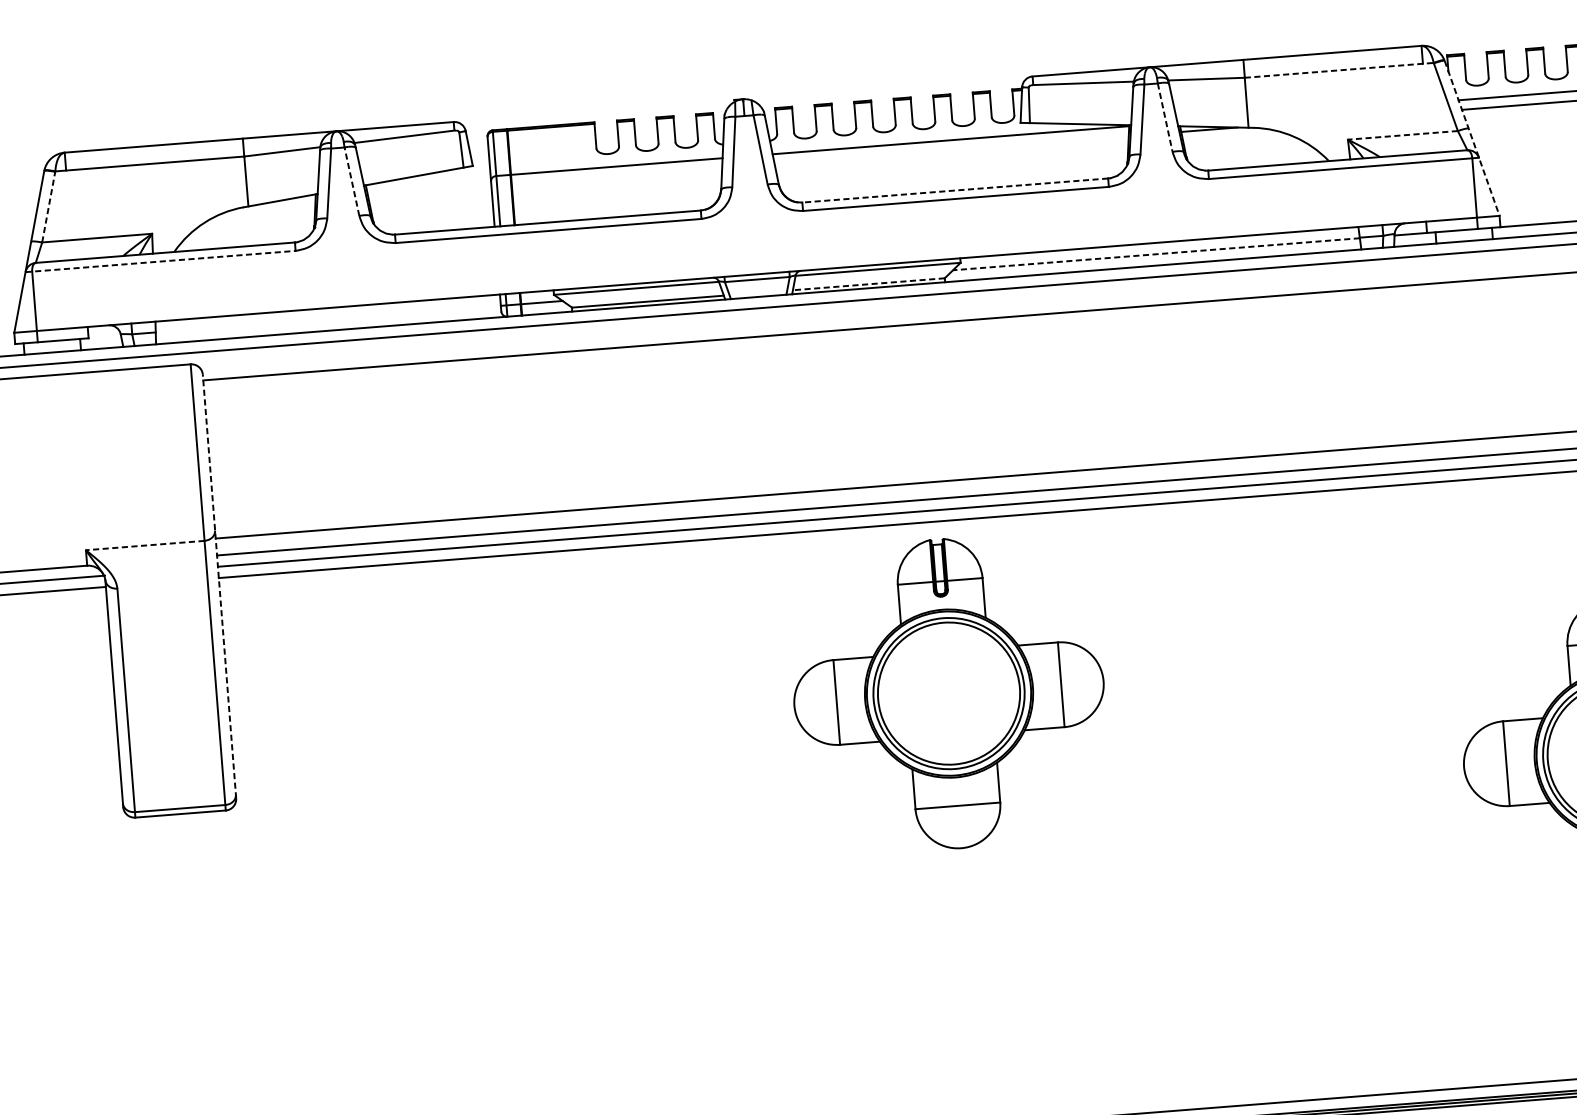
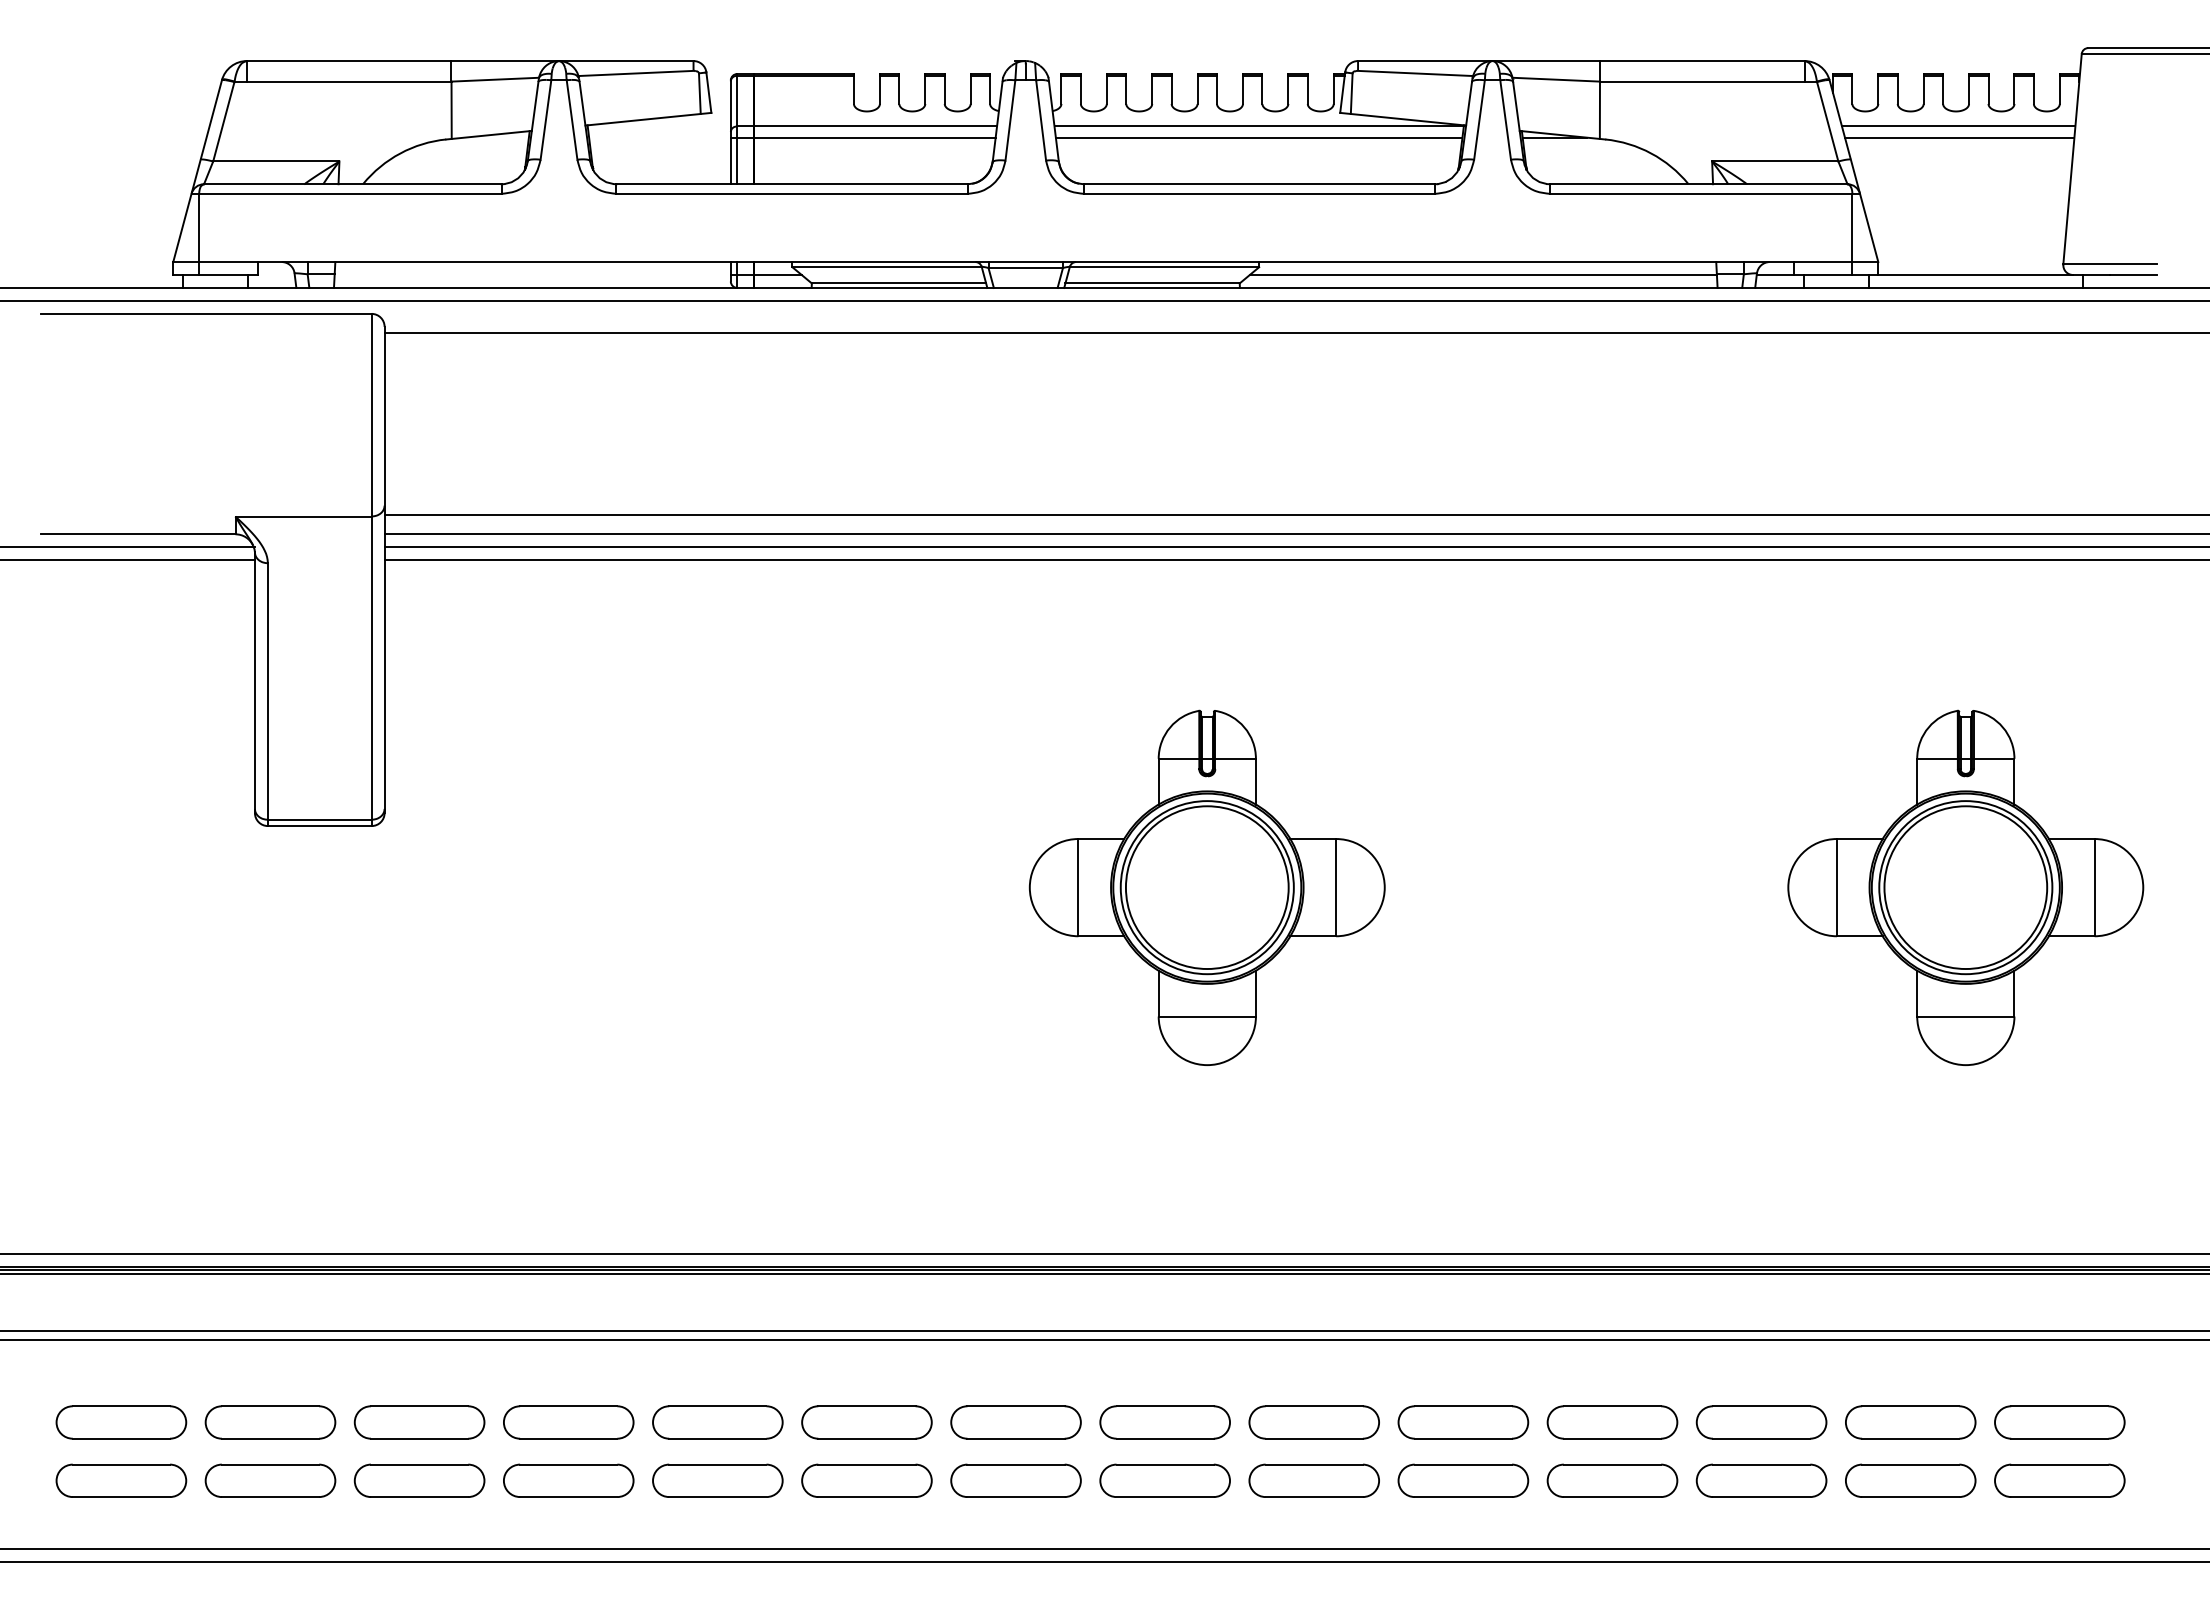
line: (1339, 70) -> (1708, 81), dashed -> solid
line: (1165, 118) -> (1505, 120), dashed -> solid
line: (1402, 135) -> (1774, 161), dashed -> solid
line: (1472, 138) -> (1854, 171), dashed -> solid
line: (951, 149) -> (1258, 137), added
line: (606, 177) -> (862, 137), added
line: (352, 181) -> (572, 119), dashed -> solid
line: (955, 190) -> (1259, 184), dashed -> solid
line: (48, 206) -> (223, 121), dashed -> solid
line: (1156, 254) -> (1483, 275), dashed -> solid
line: (161, 261) -> (347, 193), dashed -> solid
line: (868, 284) -> (1152, 283), dashed -> solid
line: (145, 545) -> (303, 516), dashed -> solid
line: (219, 586) -> (384, 569), dashed -> solid
part: (948, 693) -> (1206, 887), moved

